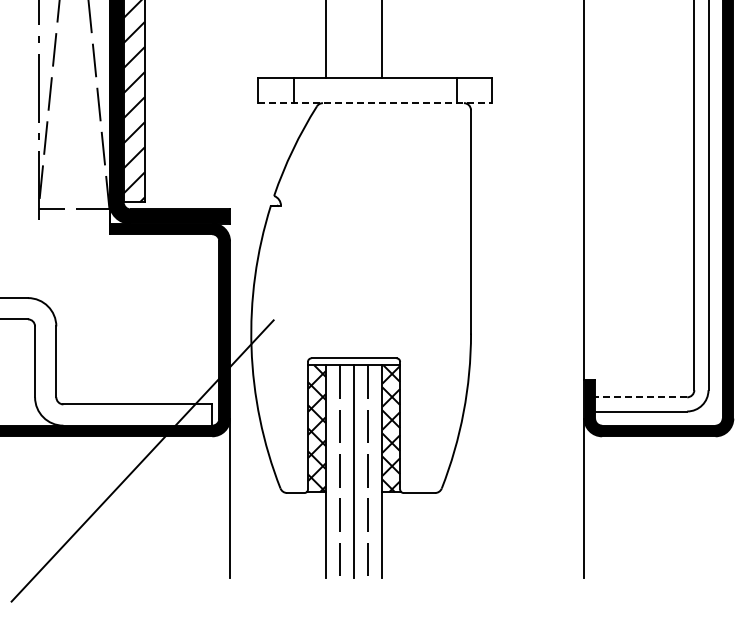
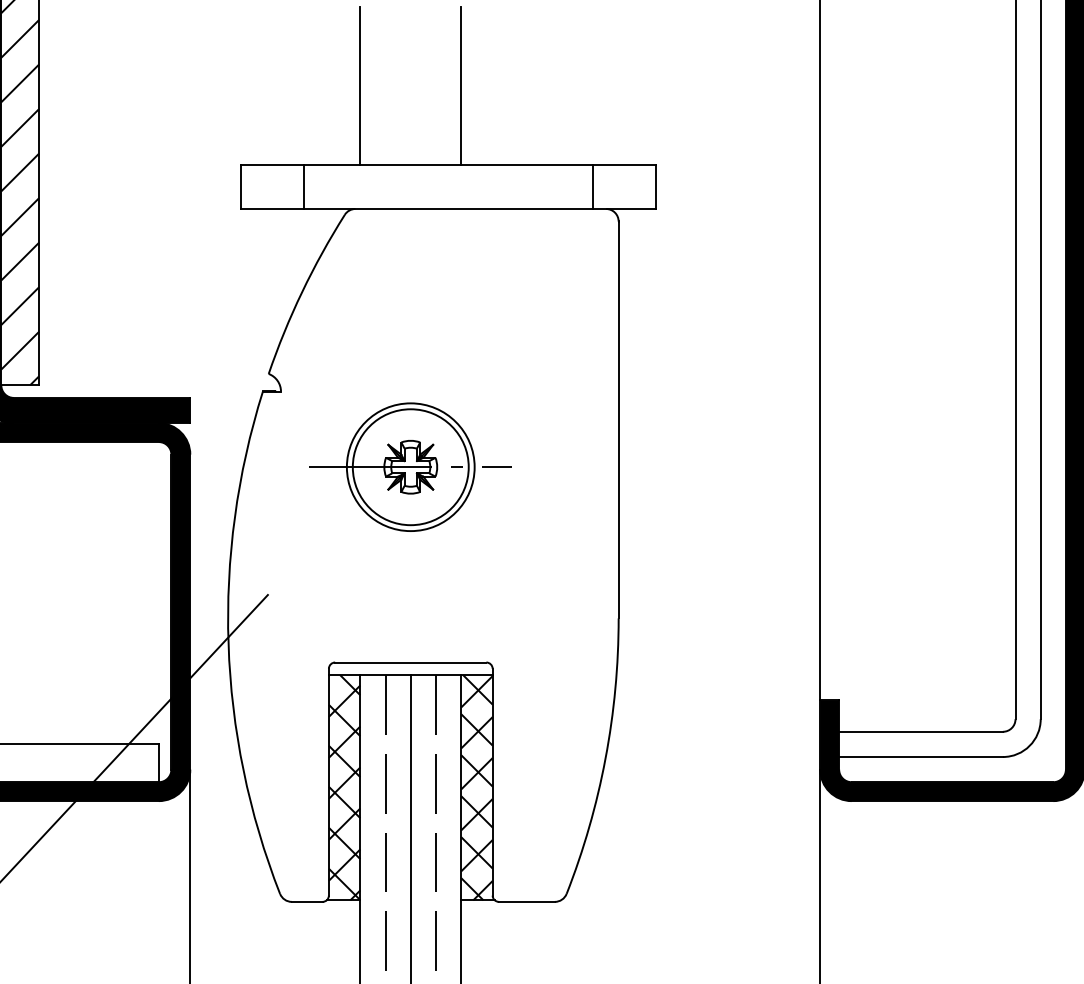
line: (375, 103) -> (448, 209), dashed -> solid
part: (353, 248) -> (409, 467), added
line: (640, 397) -> (919, 732), dashed -> solid

